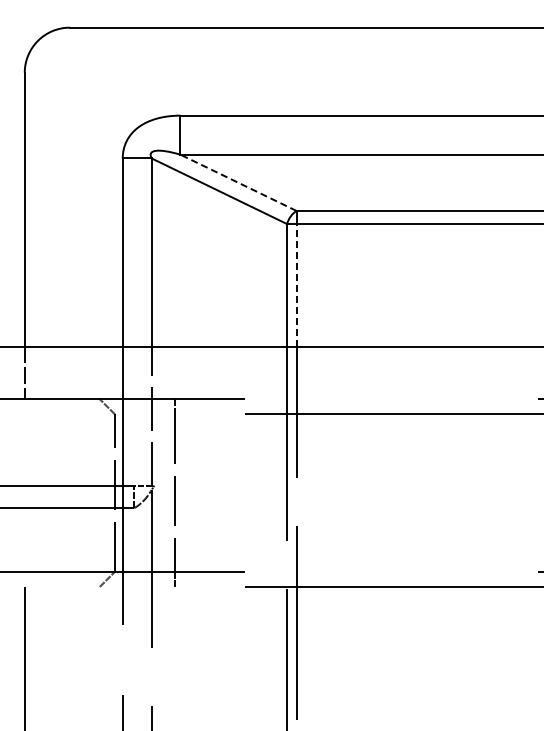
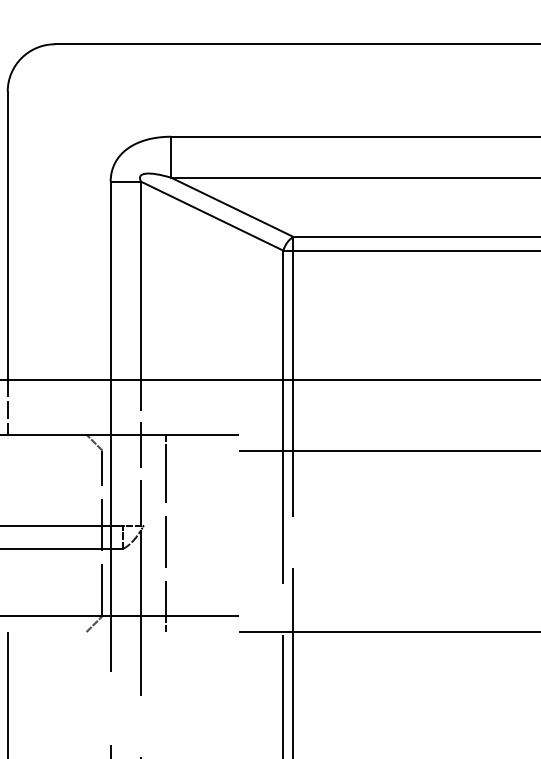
line: (238, 182) -> (232, 206), dashed -> solid
line: (296, 284) -> (293, 314), dashed -> solid

